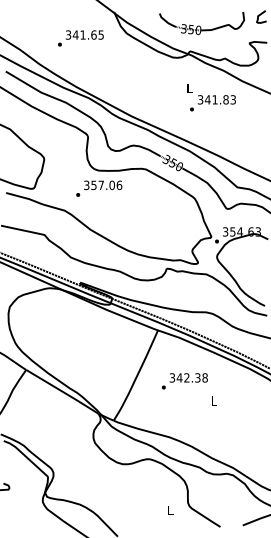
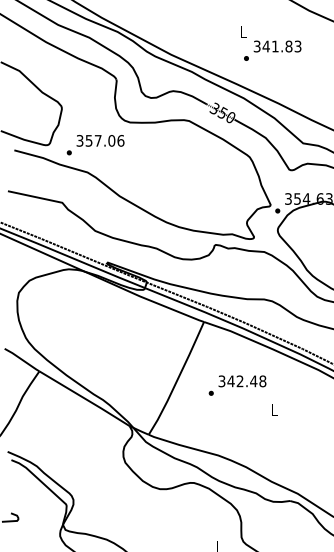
text: (211, 97) -> (270, 43), moved
text: (99, 188) -> (95, 144), moved
text: (197, 377) -> (253, 380), 342.38 -> 342.48

